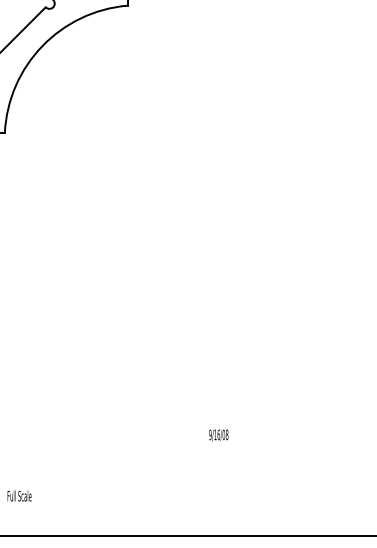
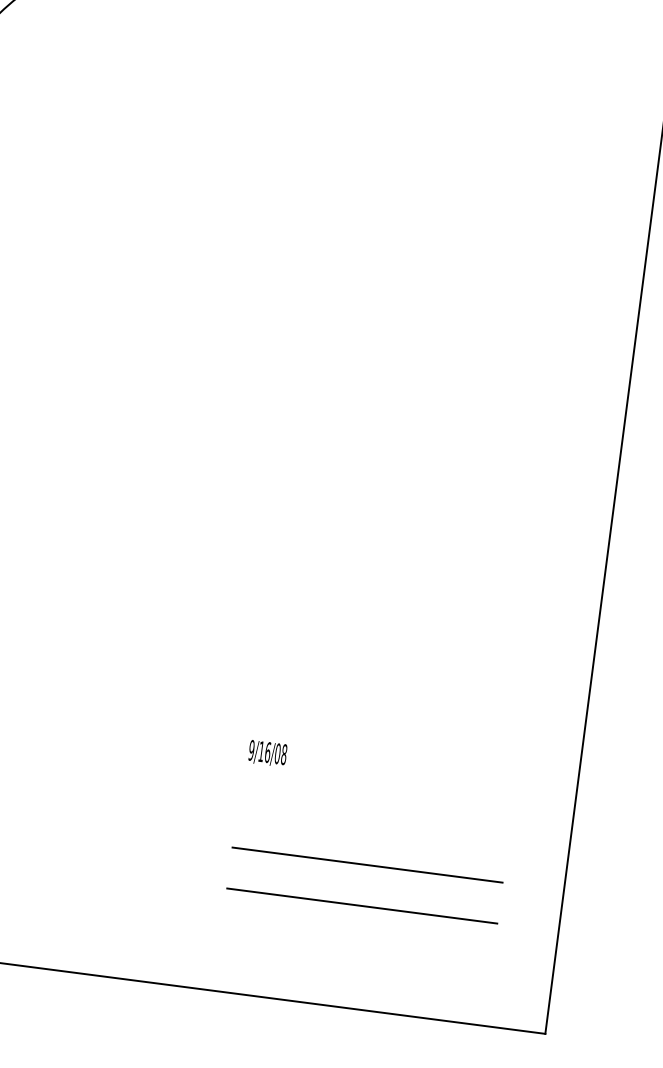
text: (218, 435) -> (267, 753), moved
line: (276, 462) -> (367, 865), added
line: (276, 483) -> (361, 906), added

